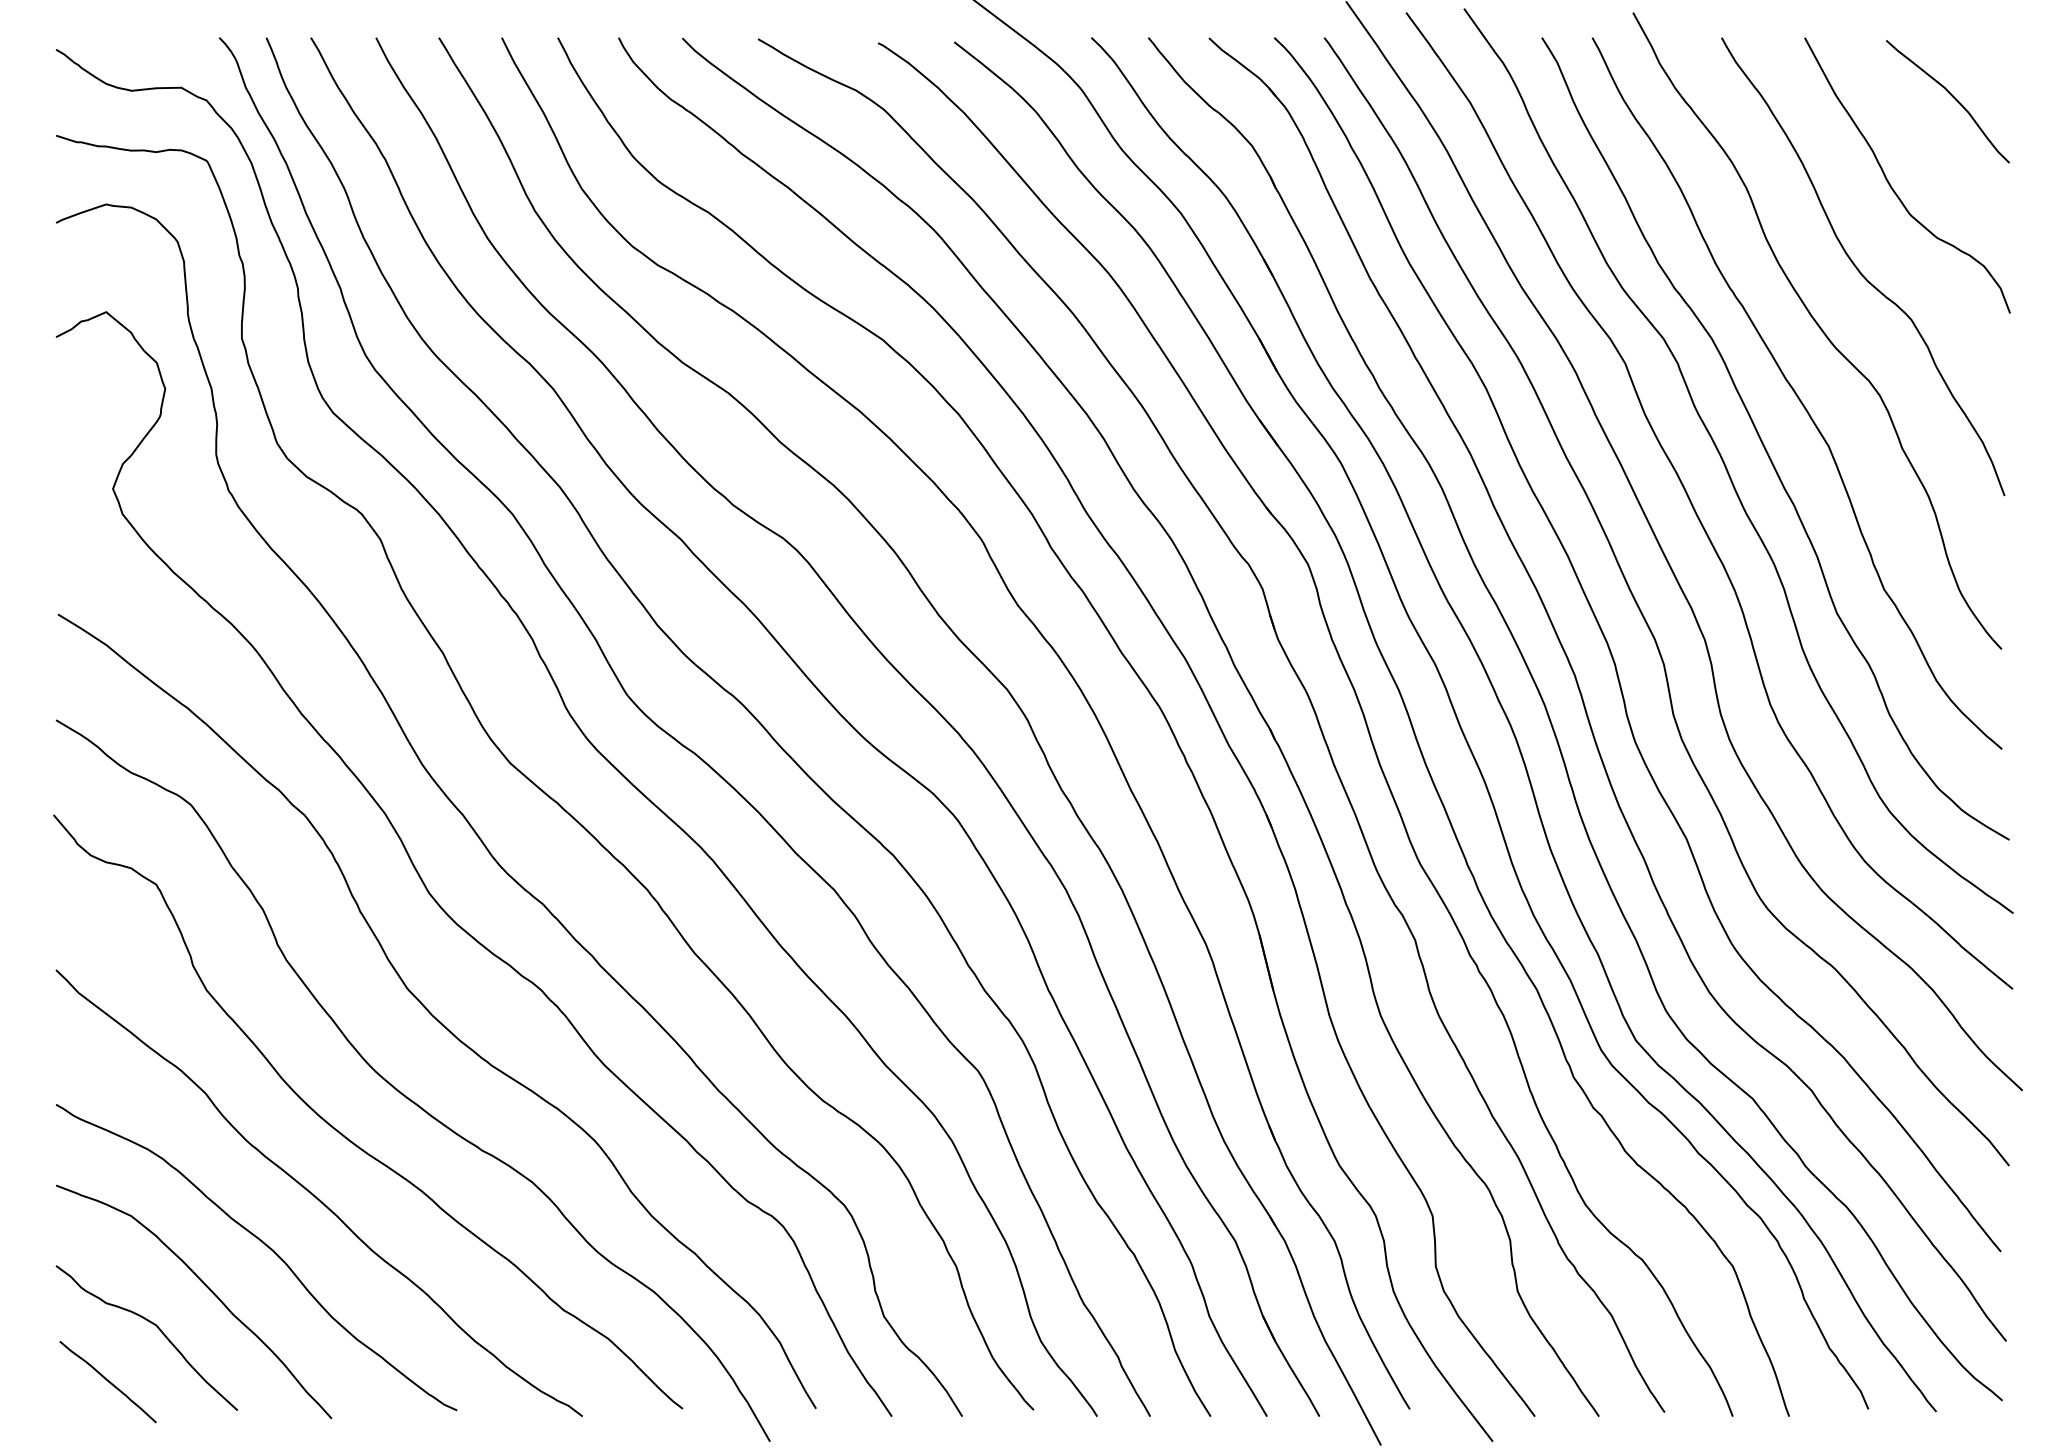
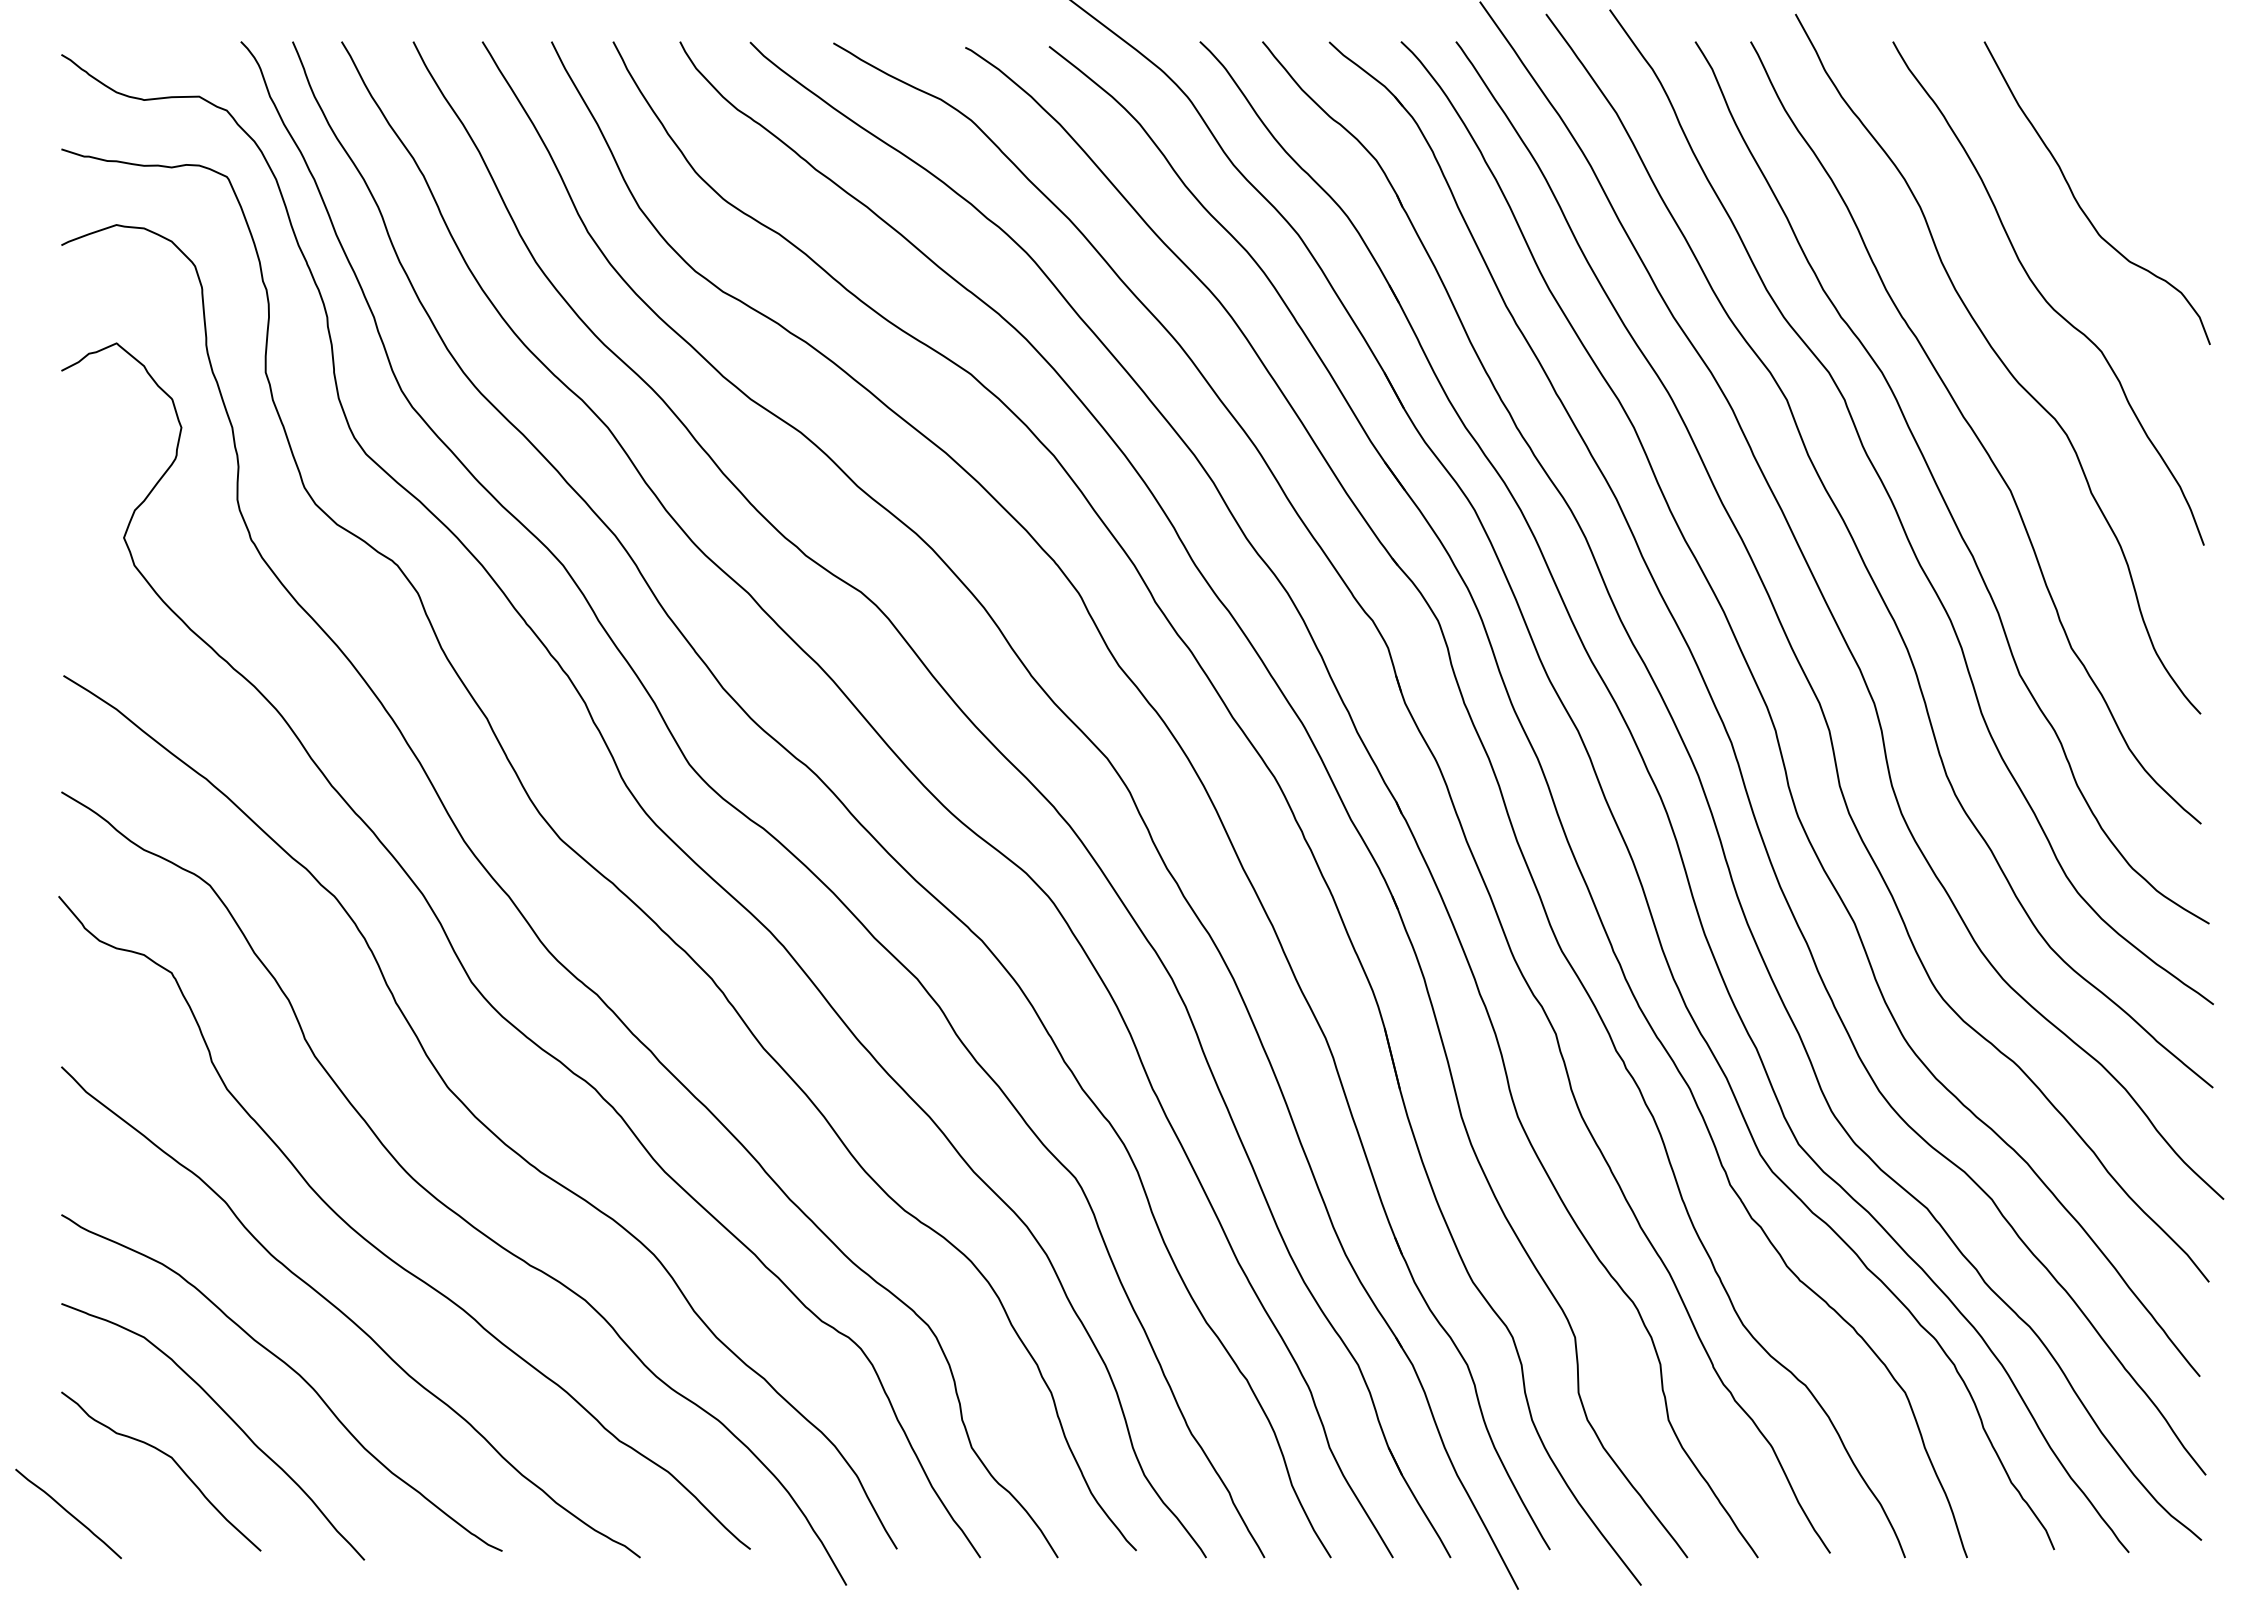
curve: (1952, 96) -> (2146, 106), removed
curve: (108, 1381) -> (68, 1513), moved

